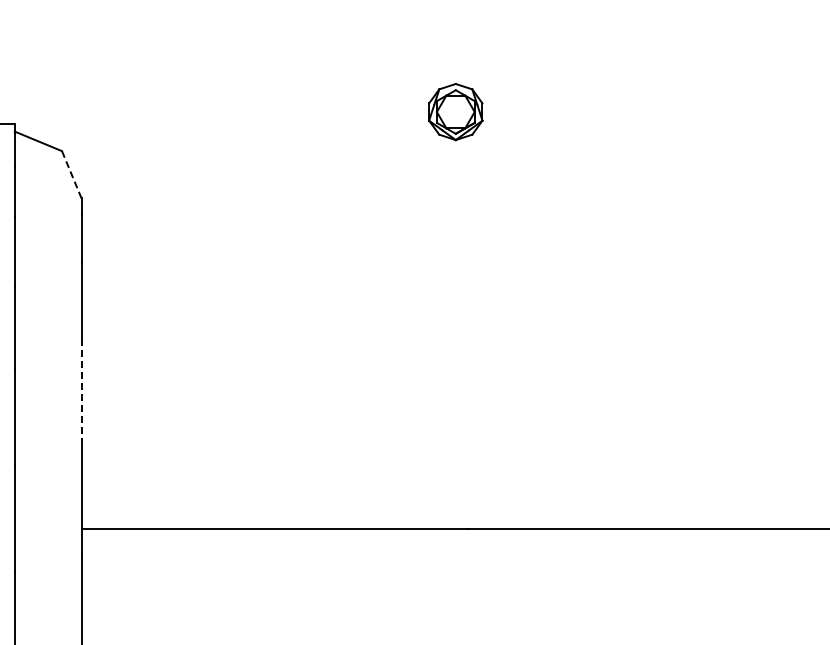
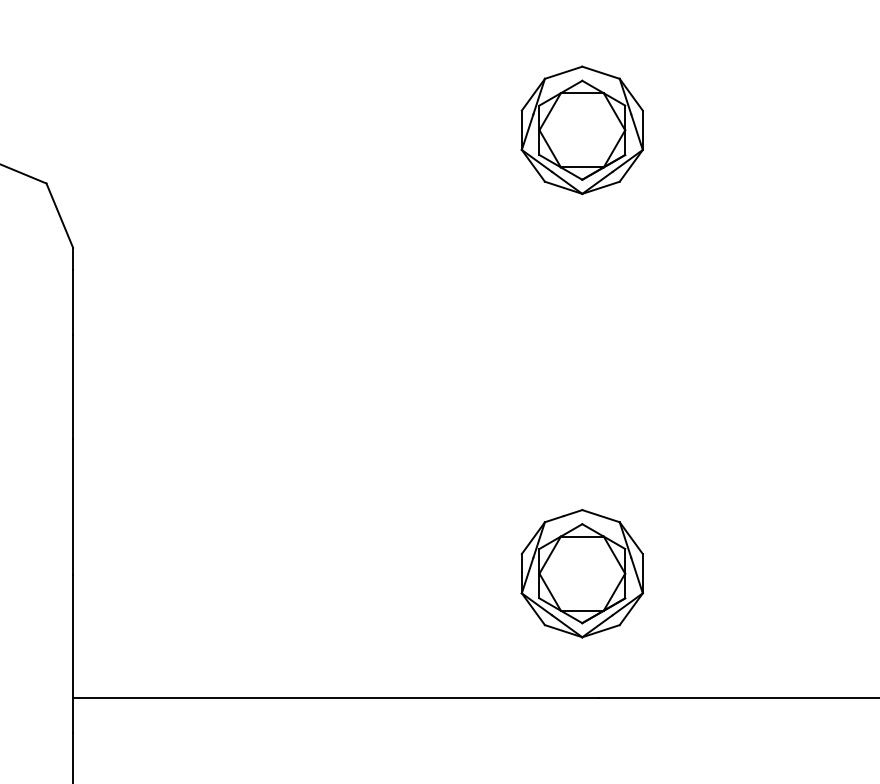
part: (455, 111) -> (582, 129), size x1.67
line: (71, 174) -> (59, 215), dashed -> solid
line: (81, 388) -> (73, 506), dashed -> solid
part: (455, 437) -> (582, 573), added

